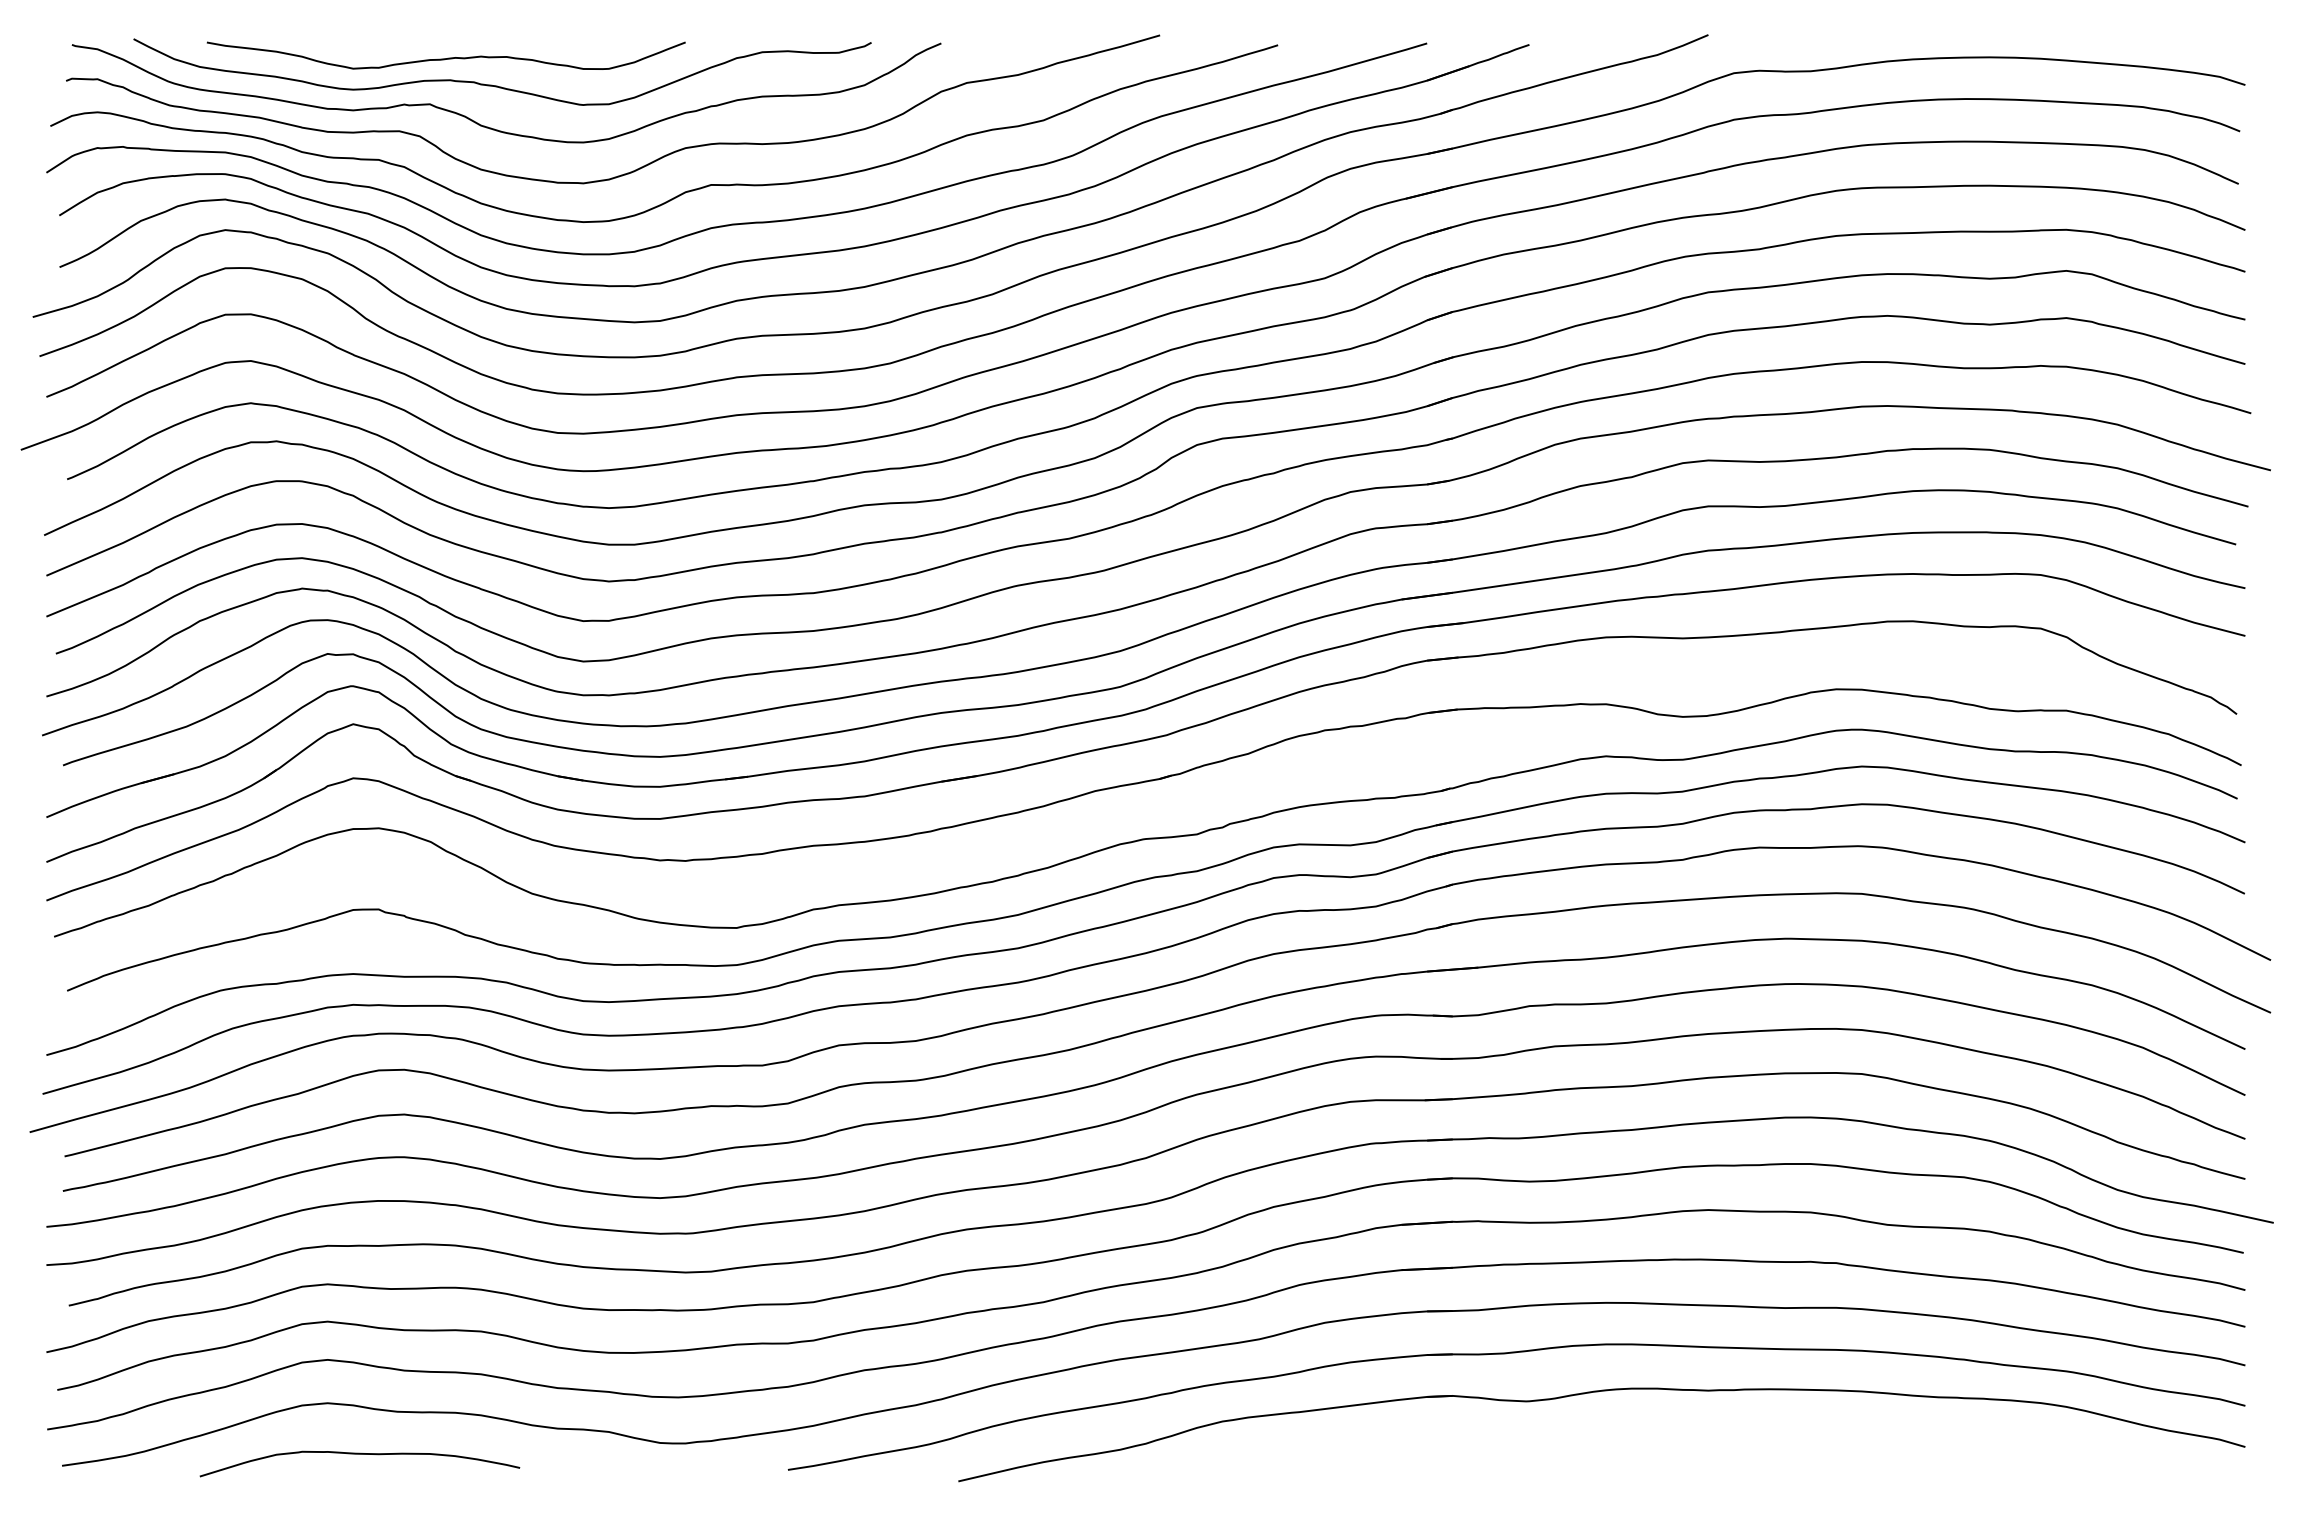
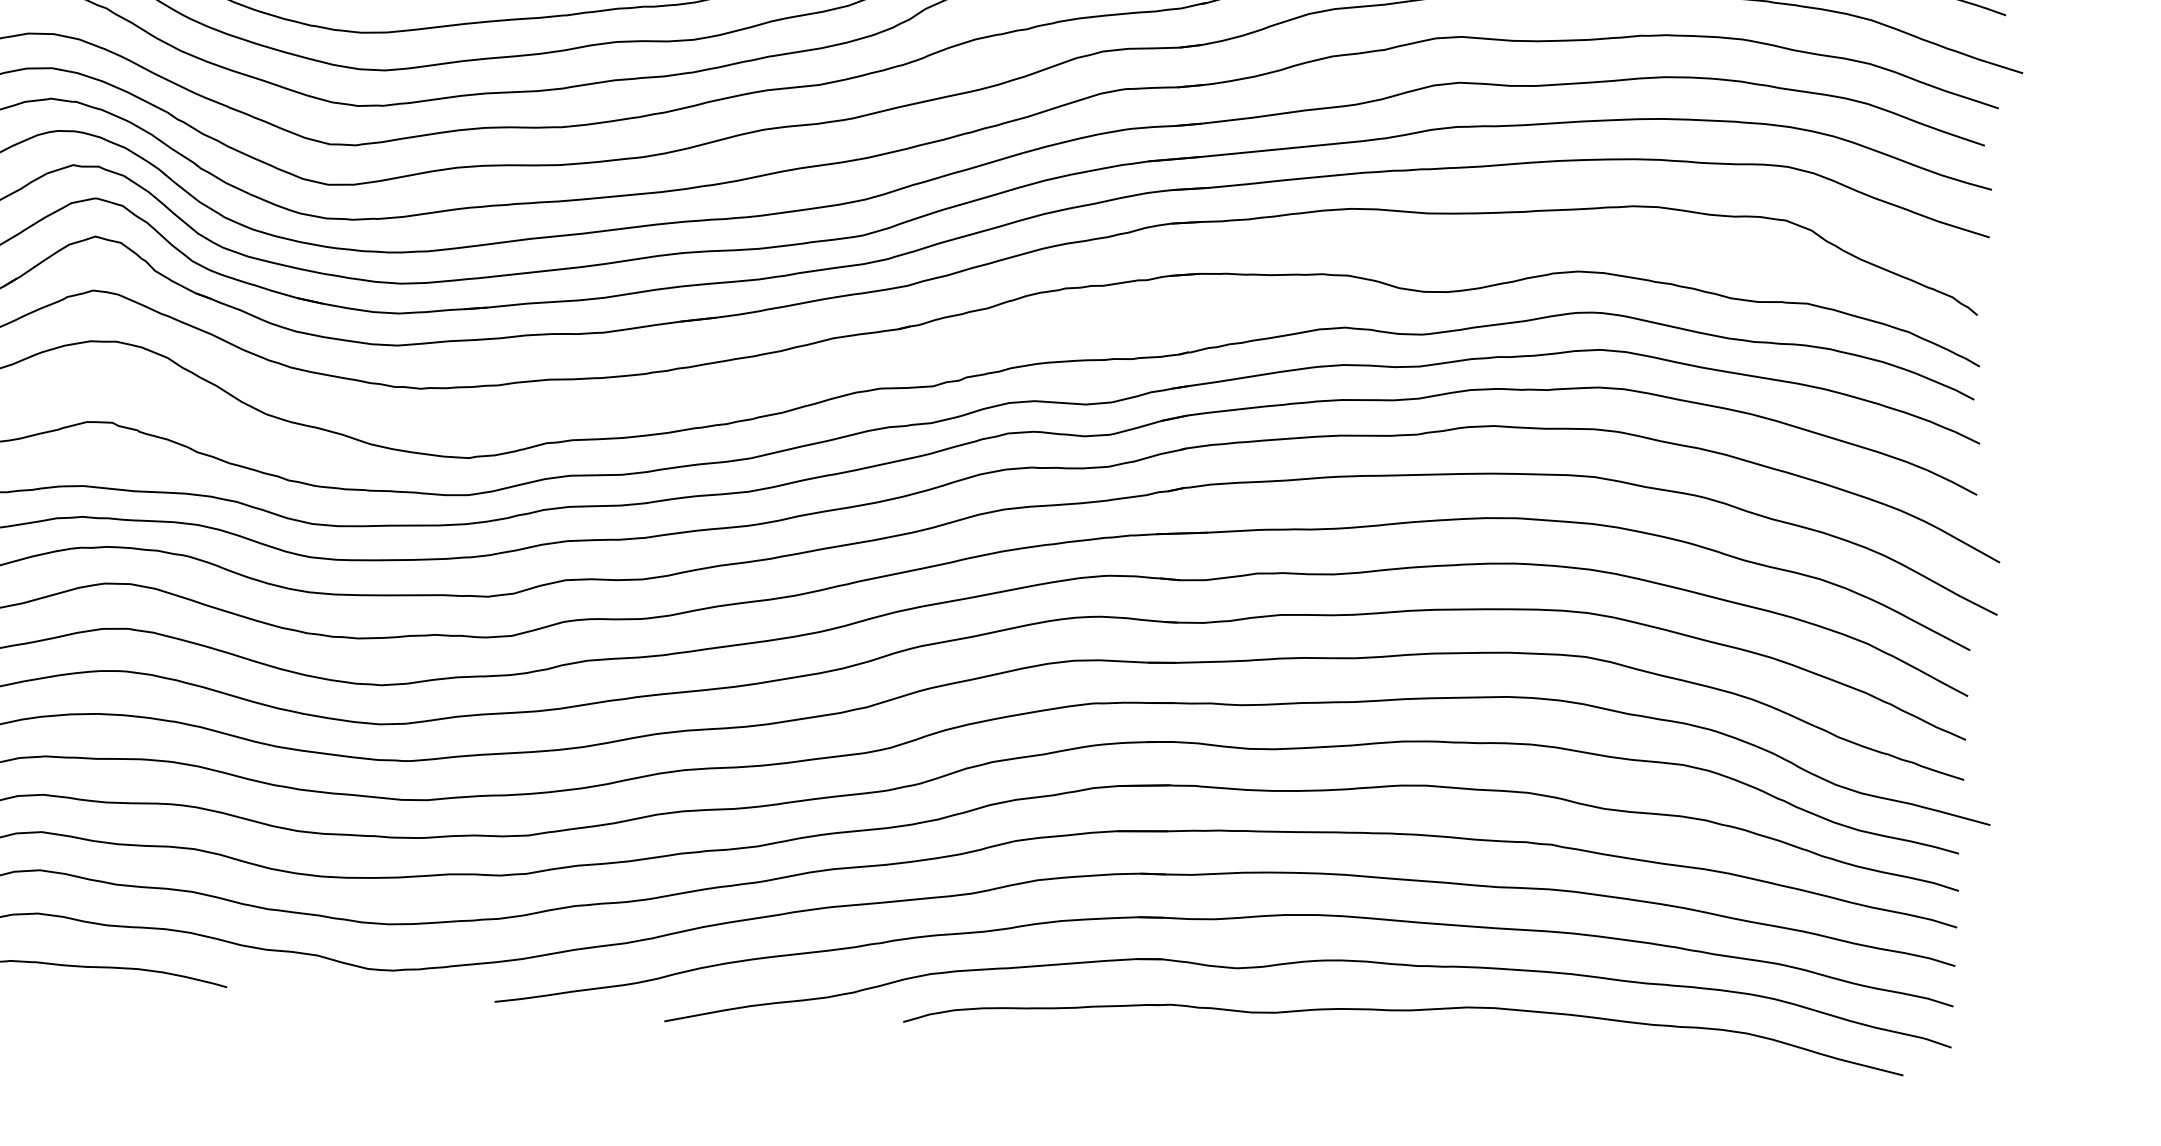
part: (1697, 1436) -> (1404, 1011), added

